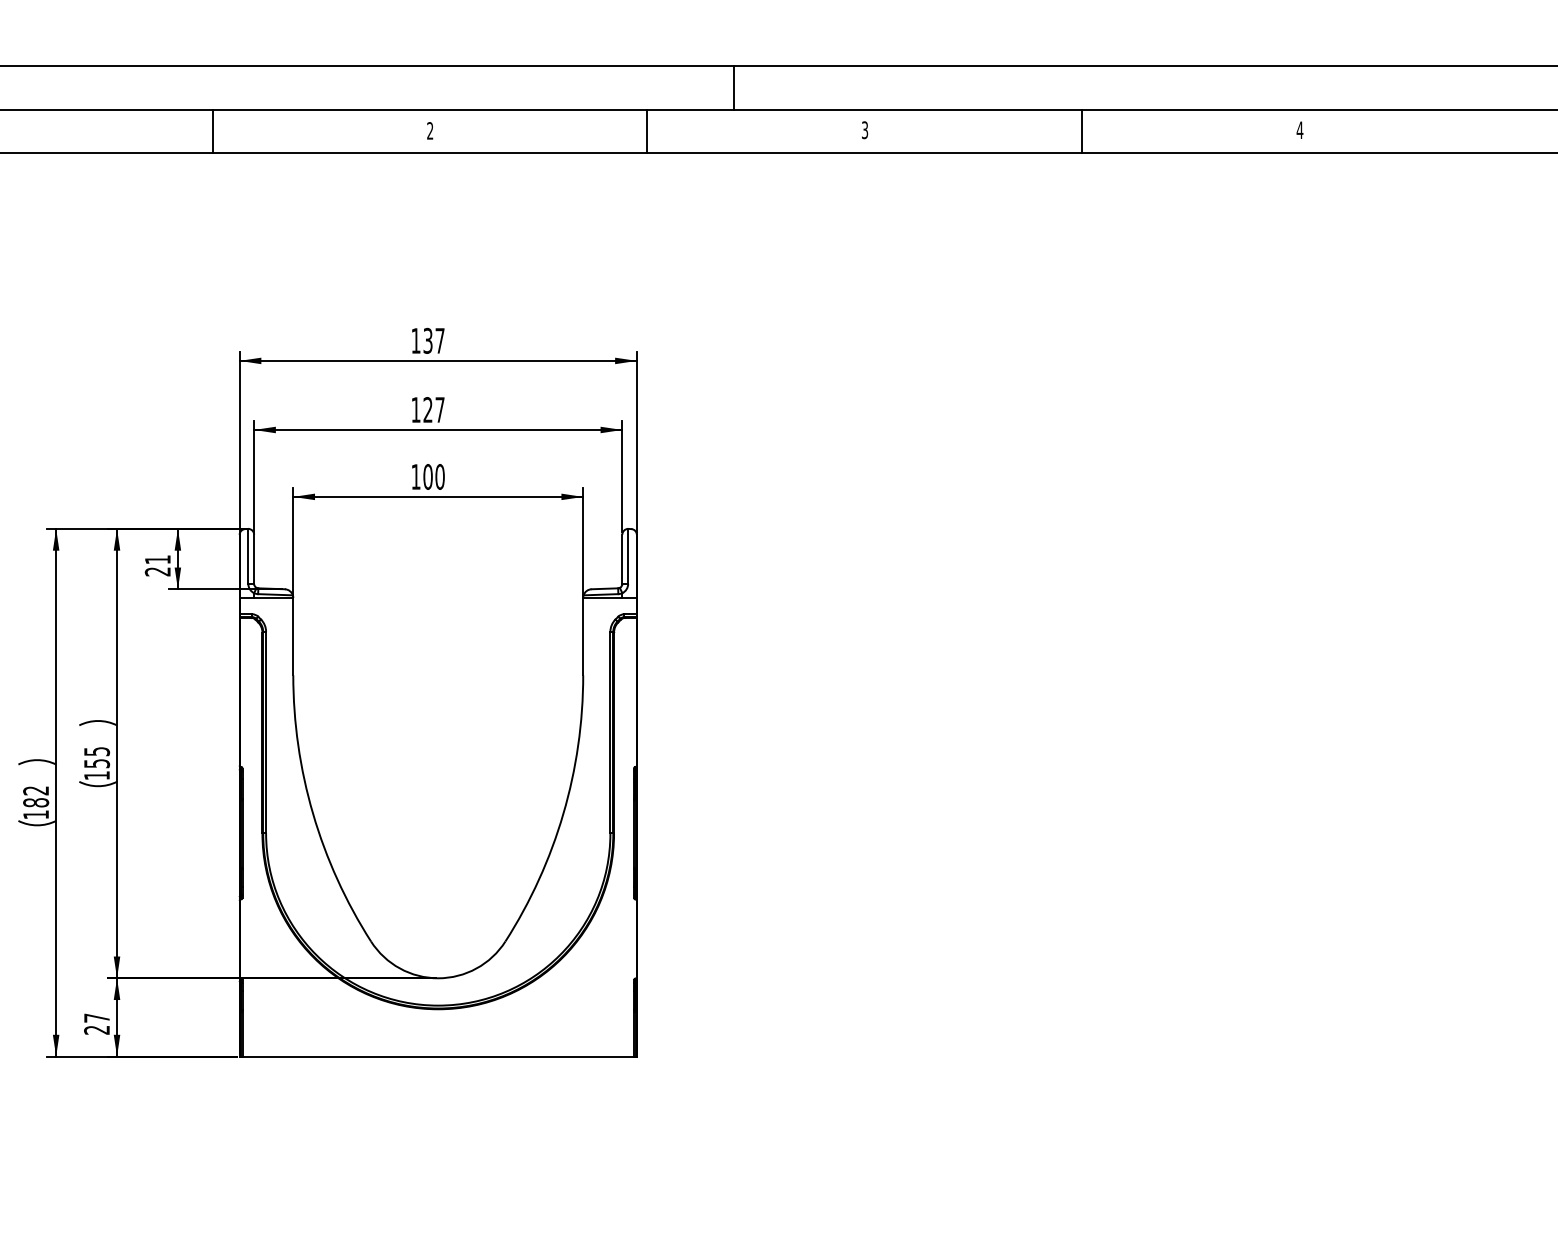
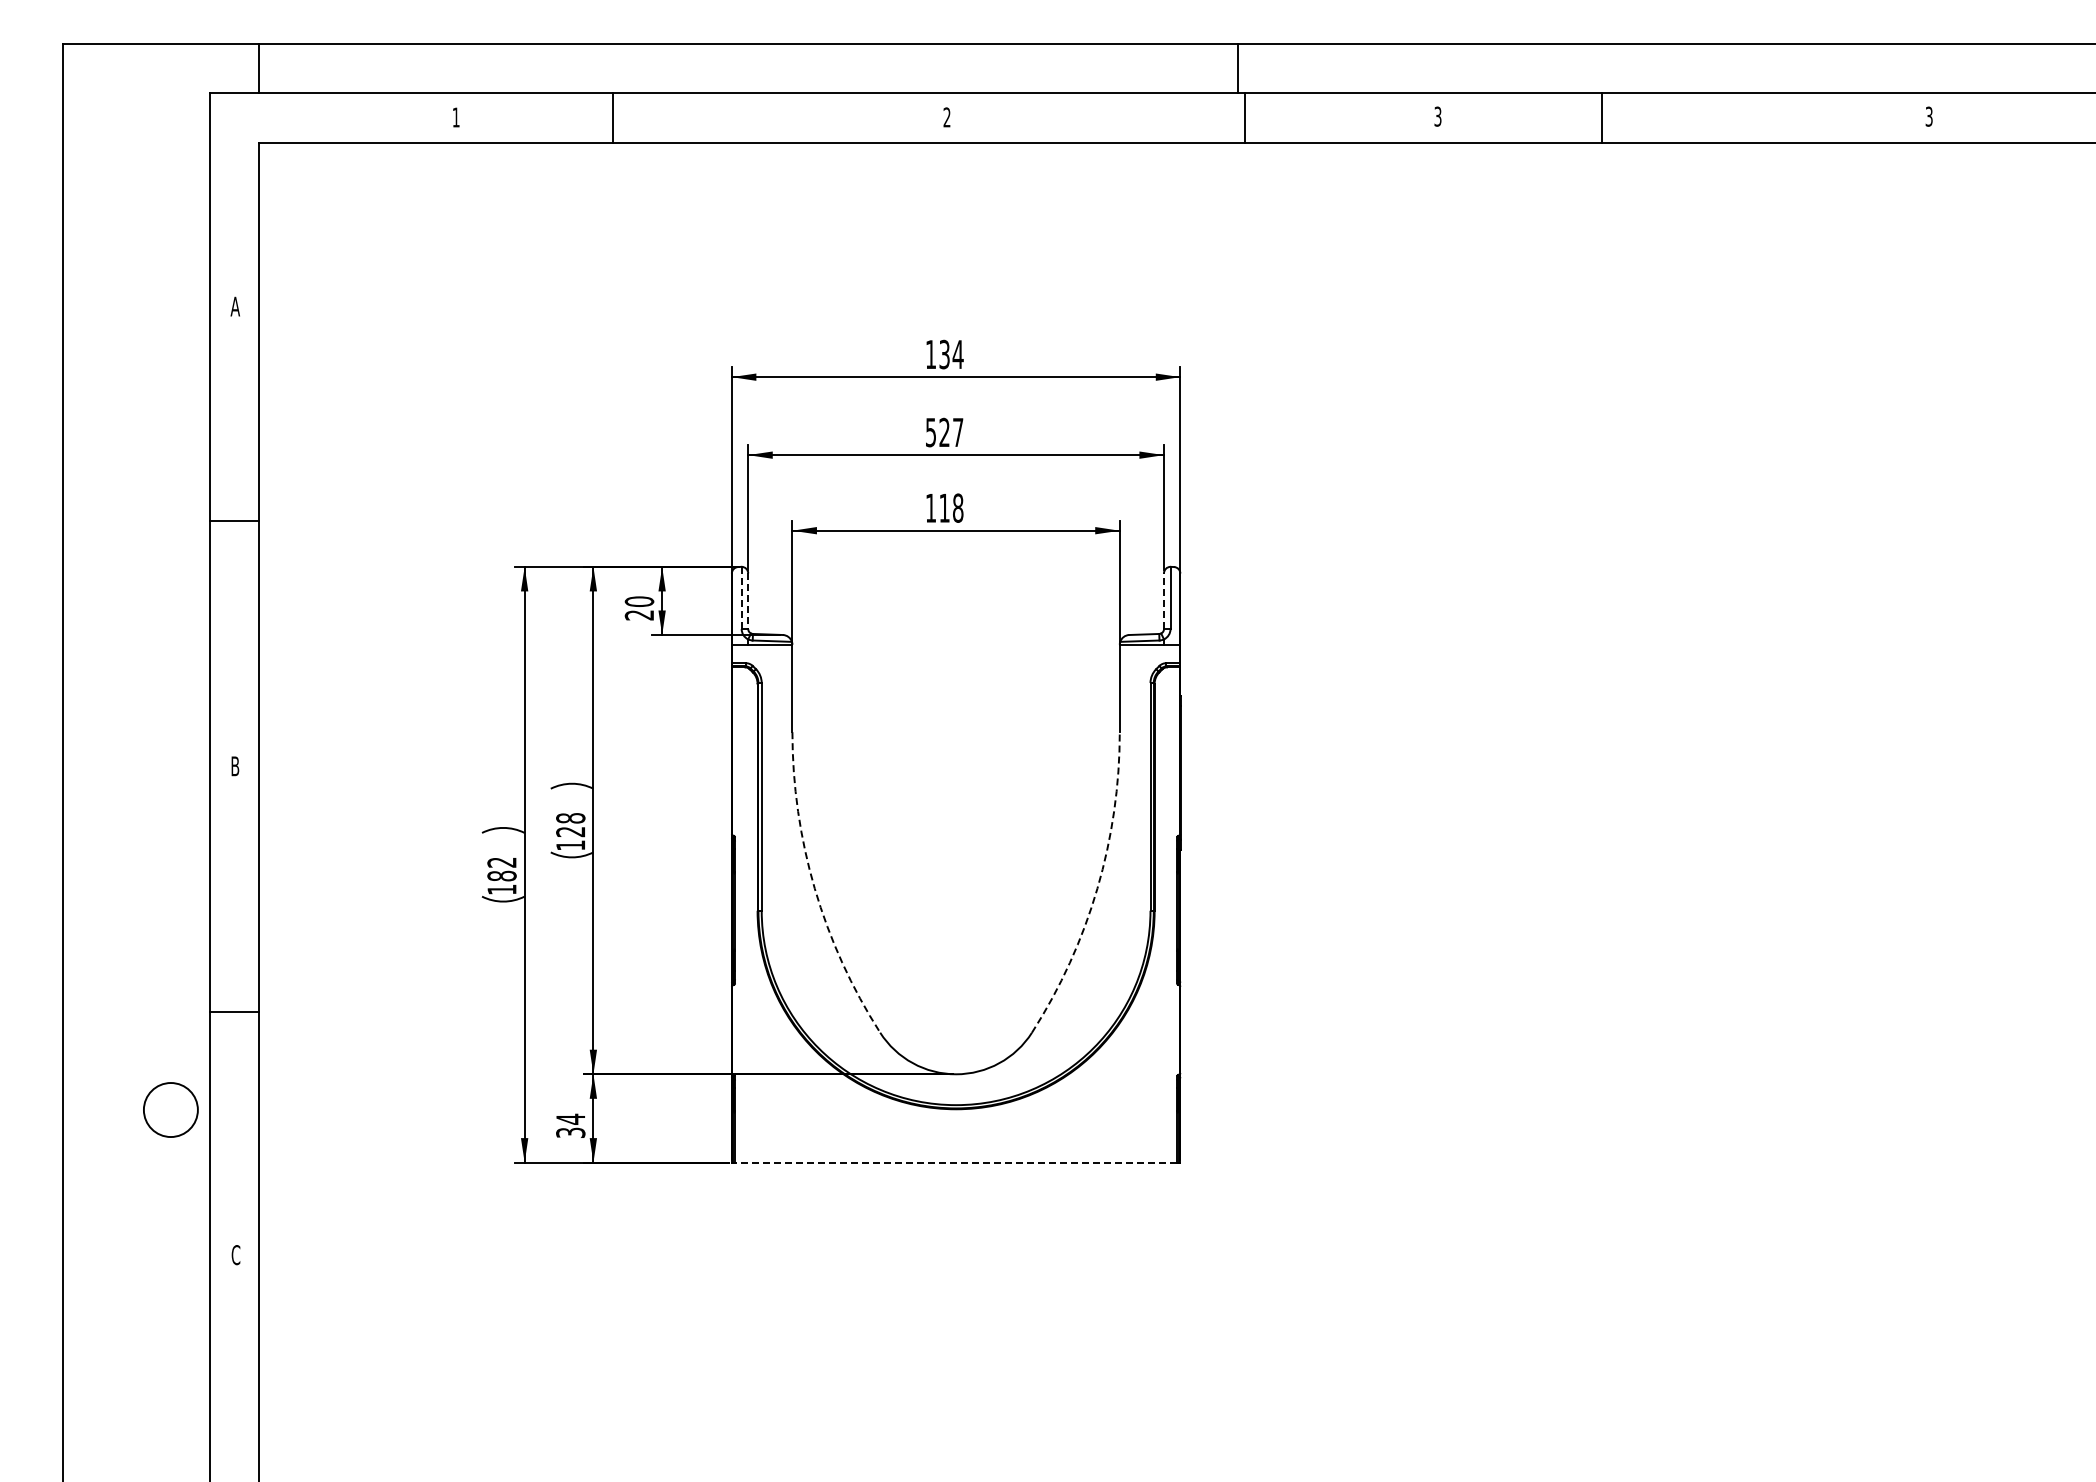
line: (734, 87) -> (1237, 68), moved
line: (212, 130) -> (613, 117), moved
line: (647, 130) -> (1245, 117), moved
line: (1082, 130) -> (1602, 117), moved
text: (1300, 130) -> (1929, 116), 4 -> 3
text: (439, 340) -> (957, 354), 137 -> 134
text: (415, 409) -> (930, 432), 127 -> 527
text: (434, 476) -> (951, 507), 100 -> 118
line: (248, 556) -> (741, 597), solid -> dashed
text: (157, 559) -> (639, 601), 21 -> 20
line: (254, 559) -> (748, 601), solid -> dashed
line: (622, 559) -> (1164, 601), solid -> dashed
text: (96, 757) -> (570, 825), 155 -> 128
arc: (312, 813) -> (814, 888), solid -> dashed
arc: (563, 813) -> (1097, 888), solid -> dashed
text: (96, 1023) -> (570, 1125), 27 -> 34
line: (438, 1056) -> (956, 1162), solid -> dashed

